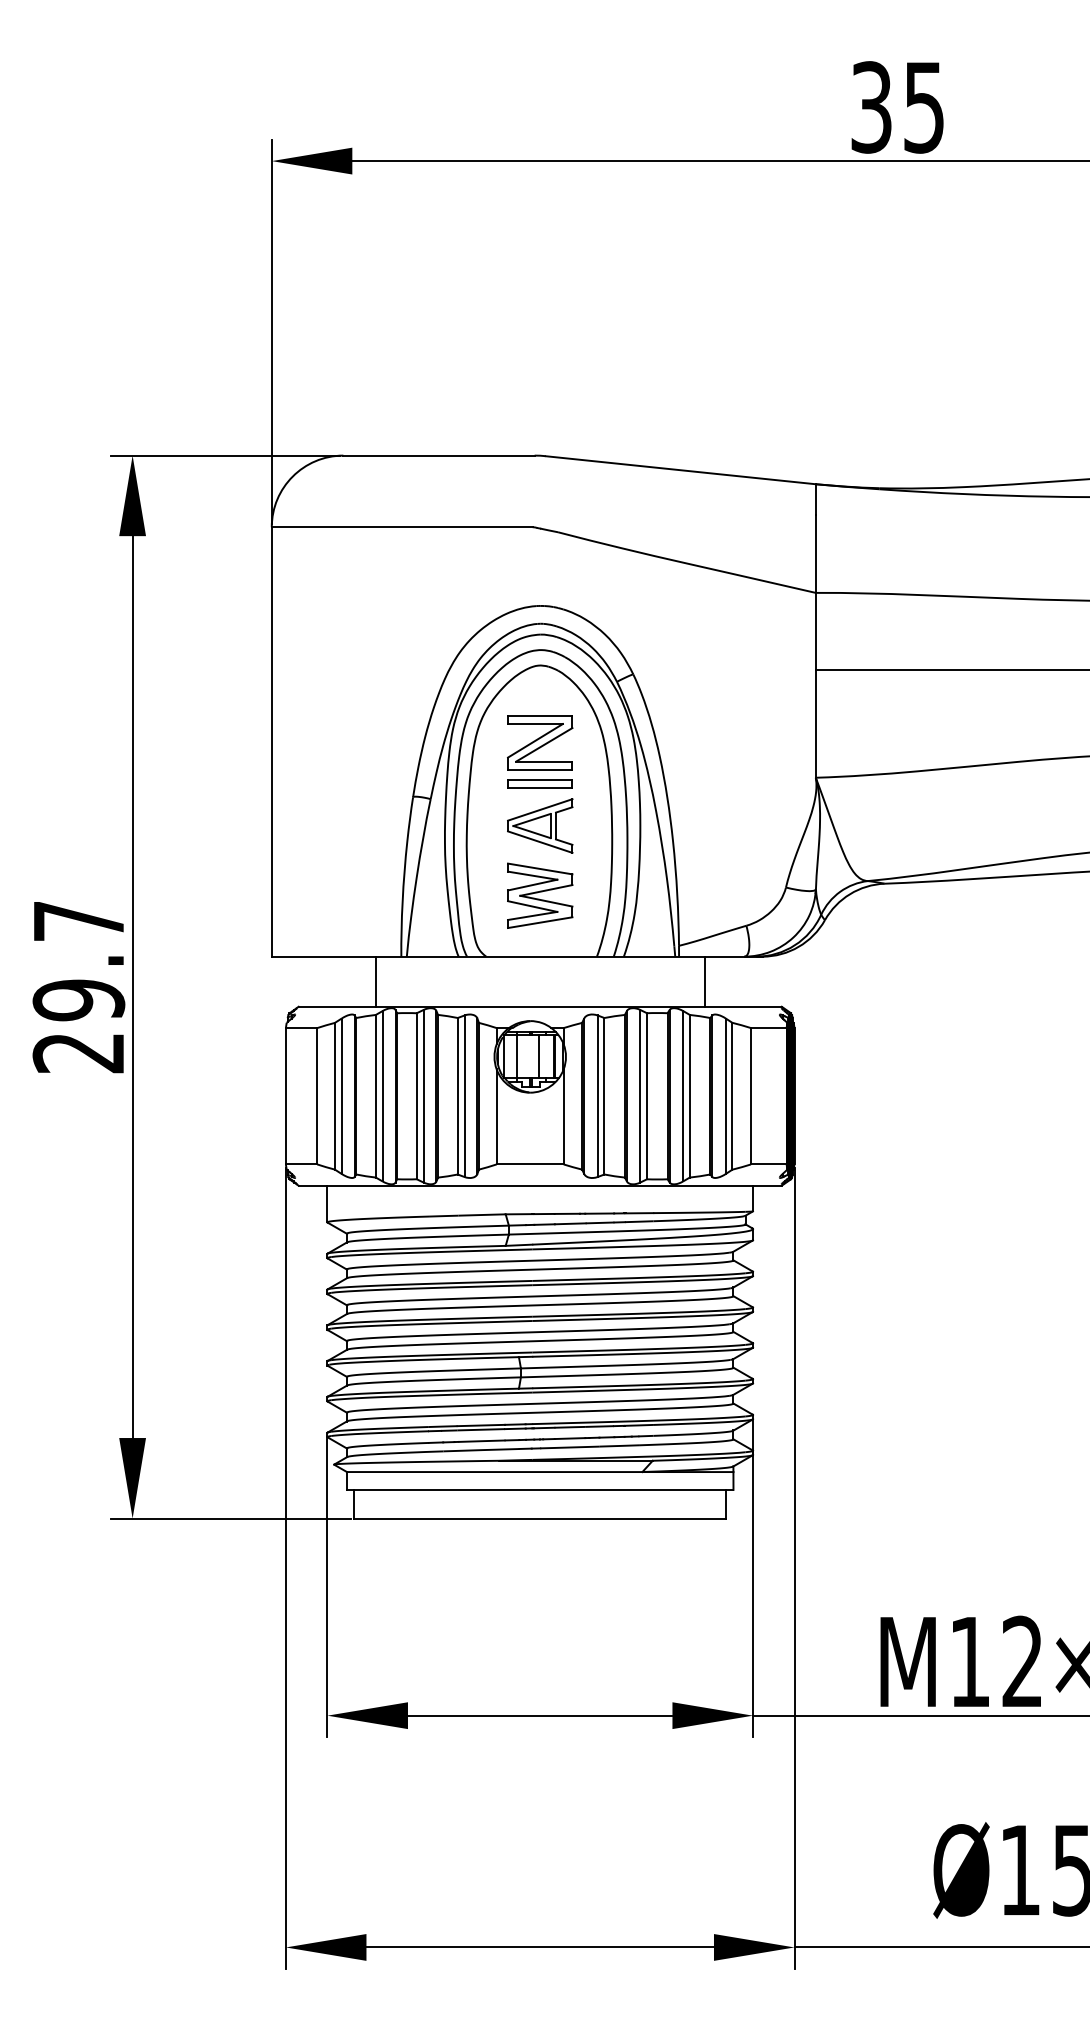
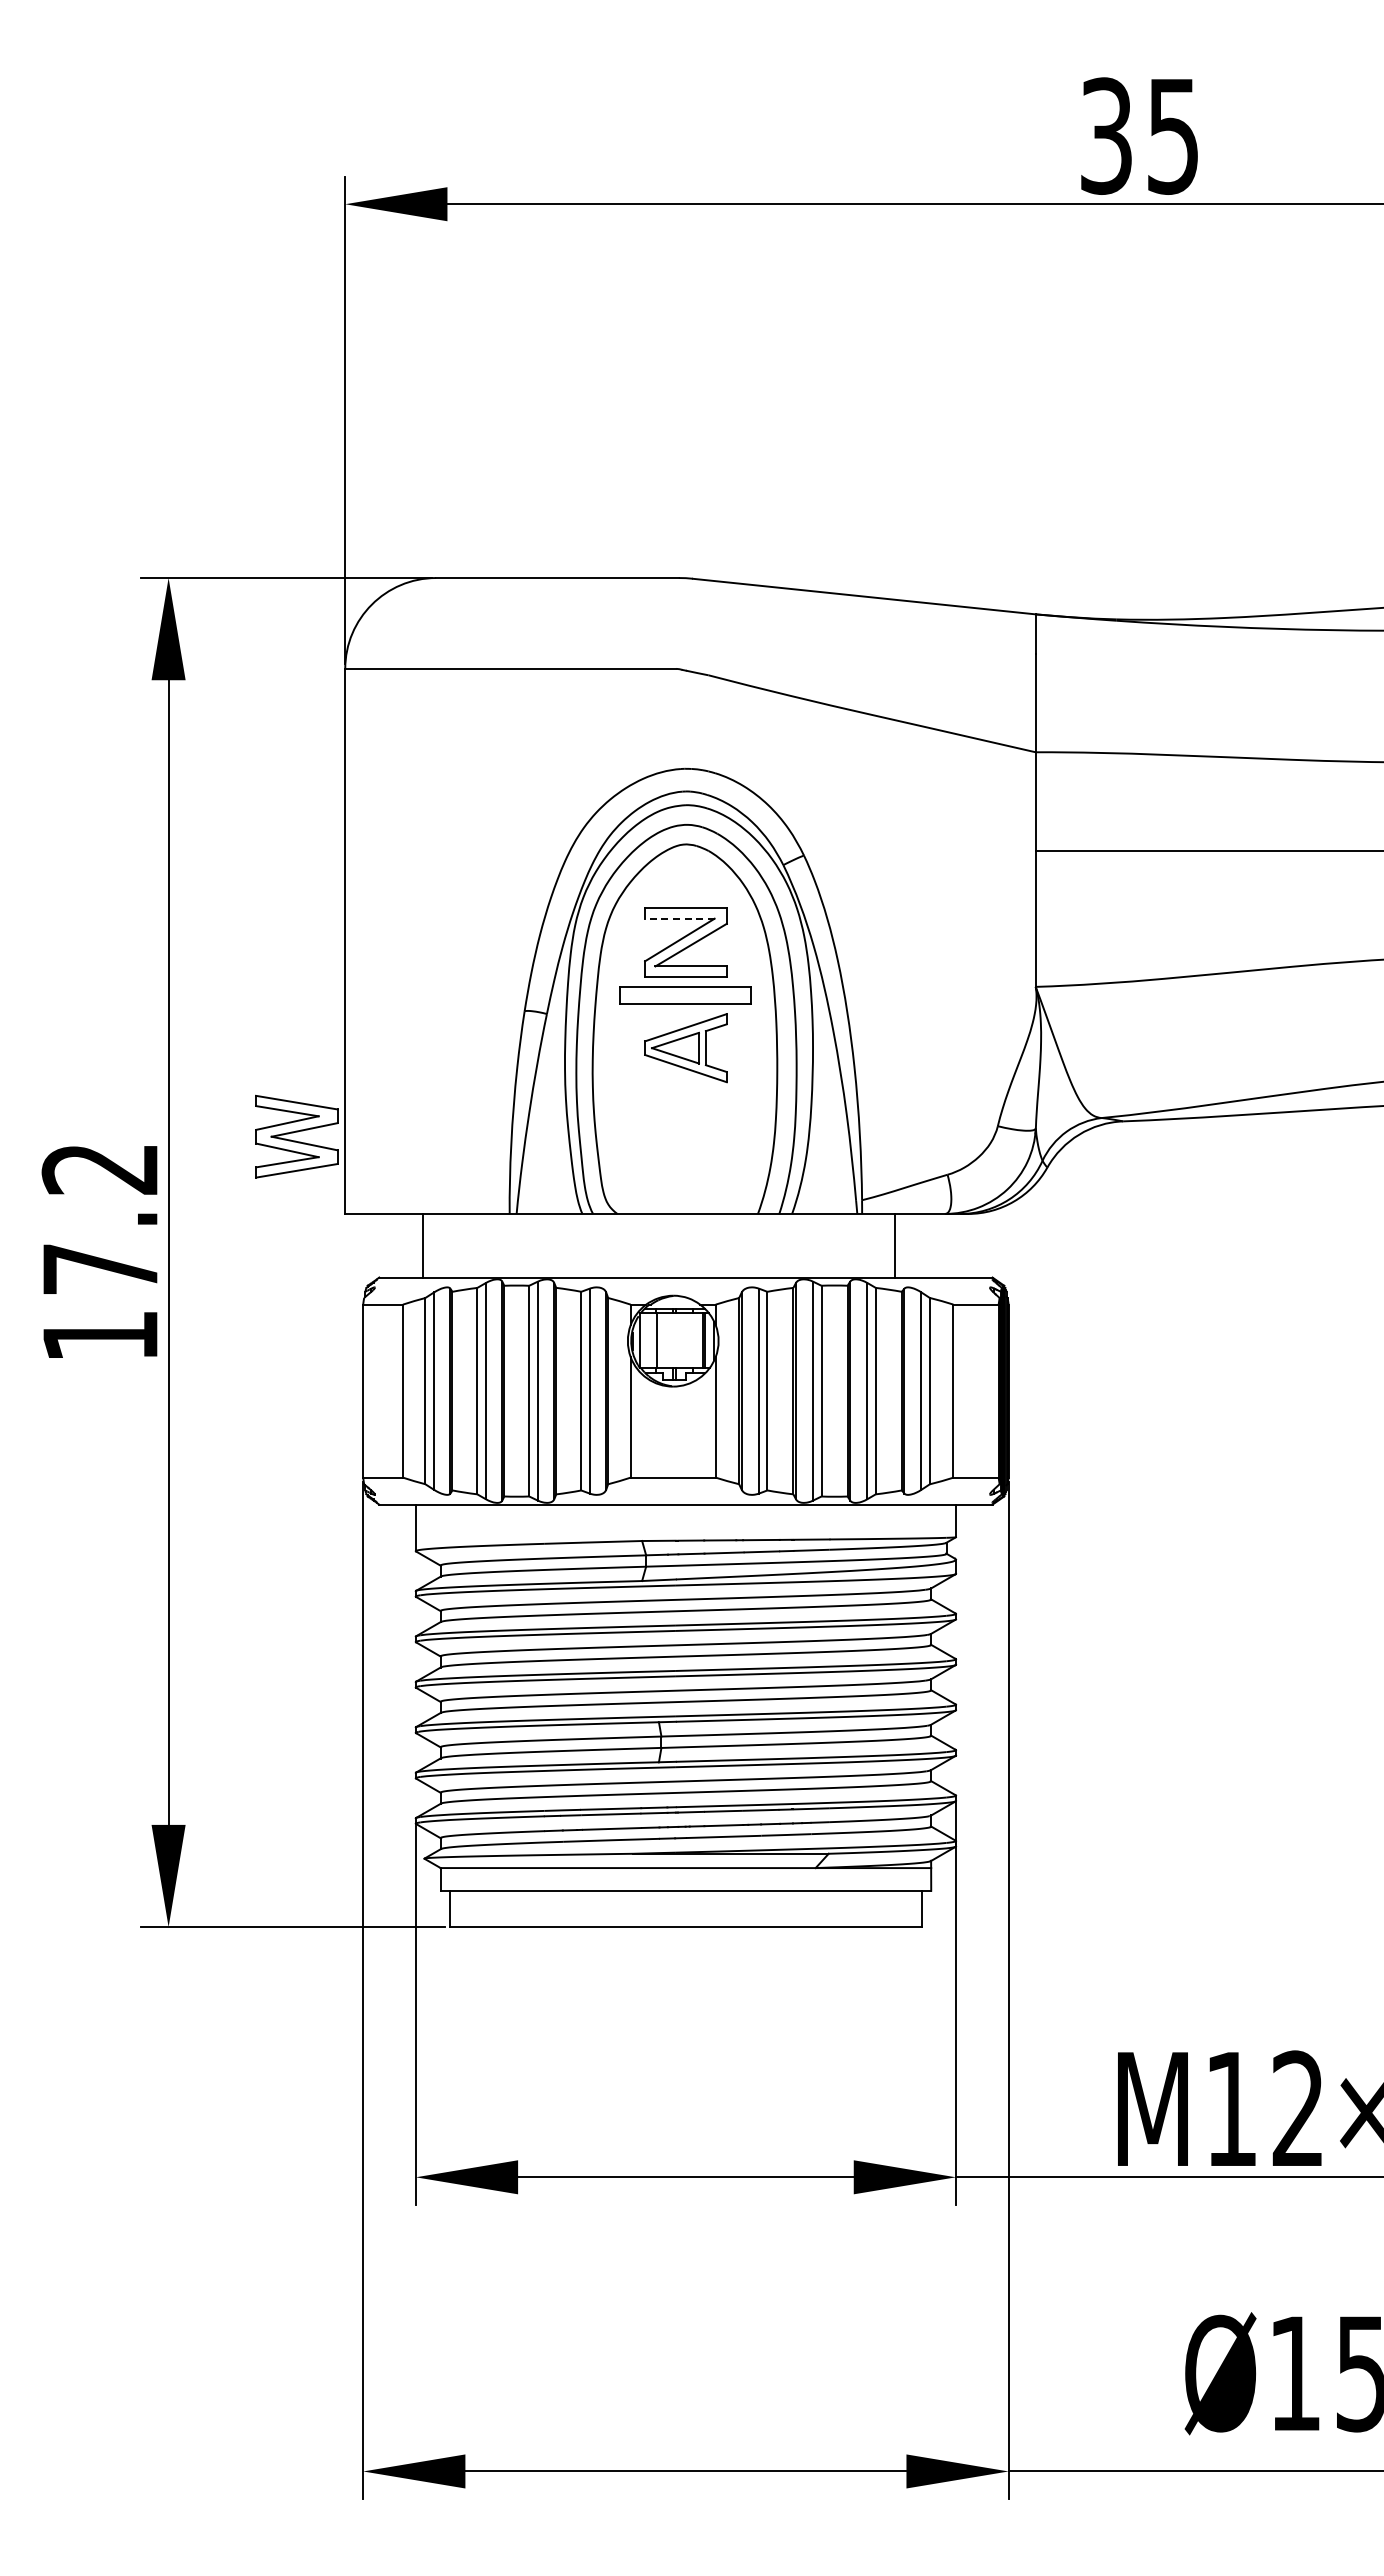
line: (535, 723) -> (679, 918), solid -> dashed
part: (539, 783) -> (685, 994), size x1.6
part: (539, 895) -> (296, 1136), moved
line: (375, 981) -> (422, 1245), moved
text: (78, 987) -> (100, 1252), 29.7 -> 17.2
line: (539, 1056) -> (684, 1340), removed

